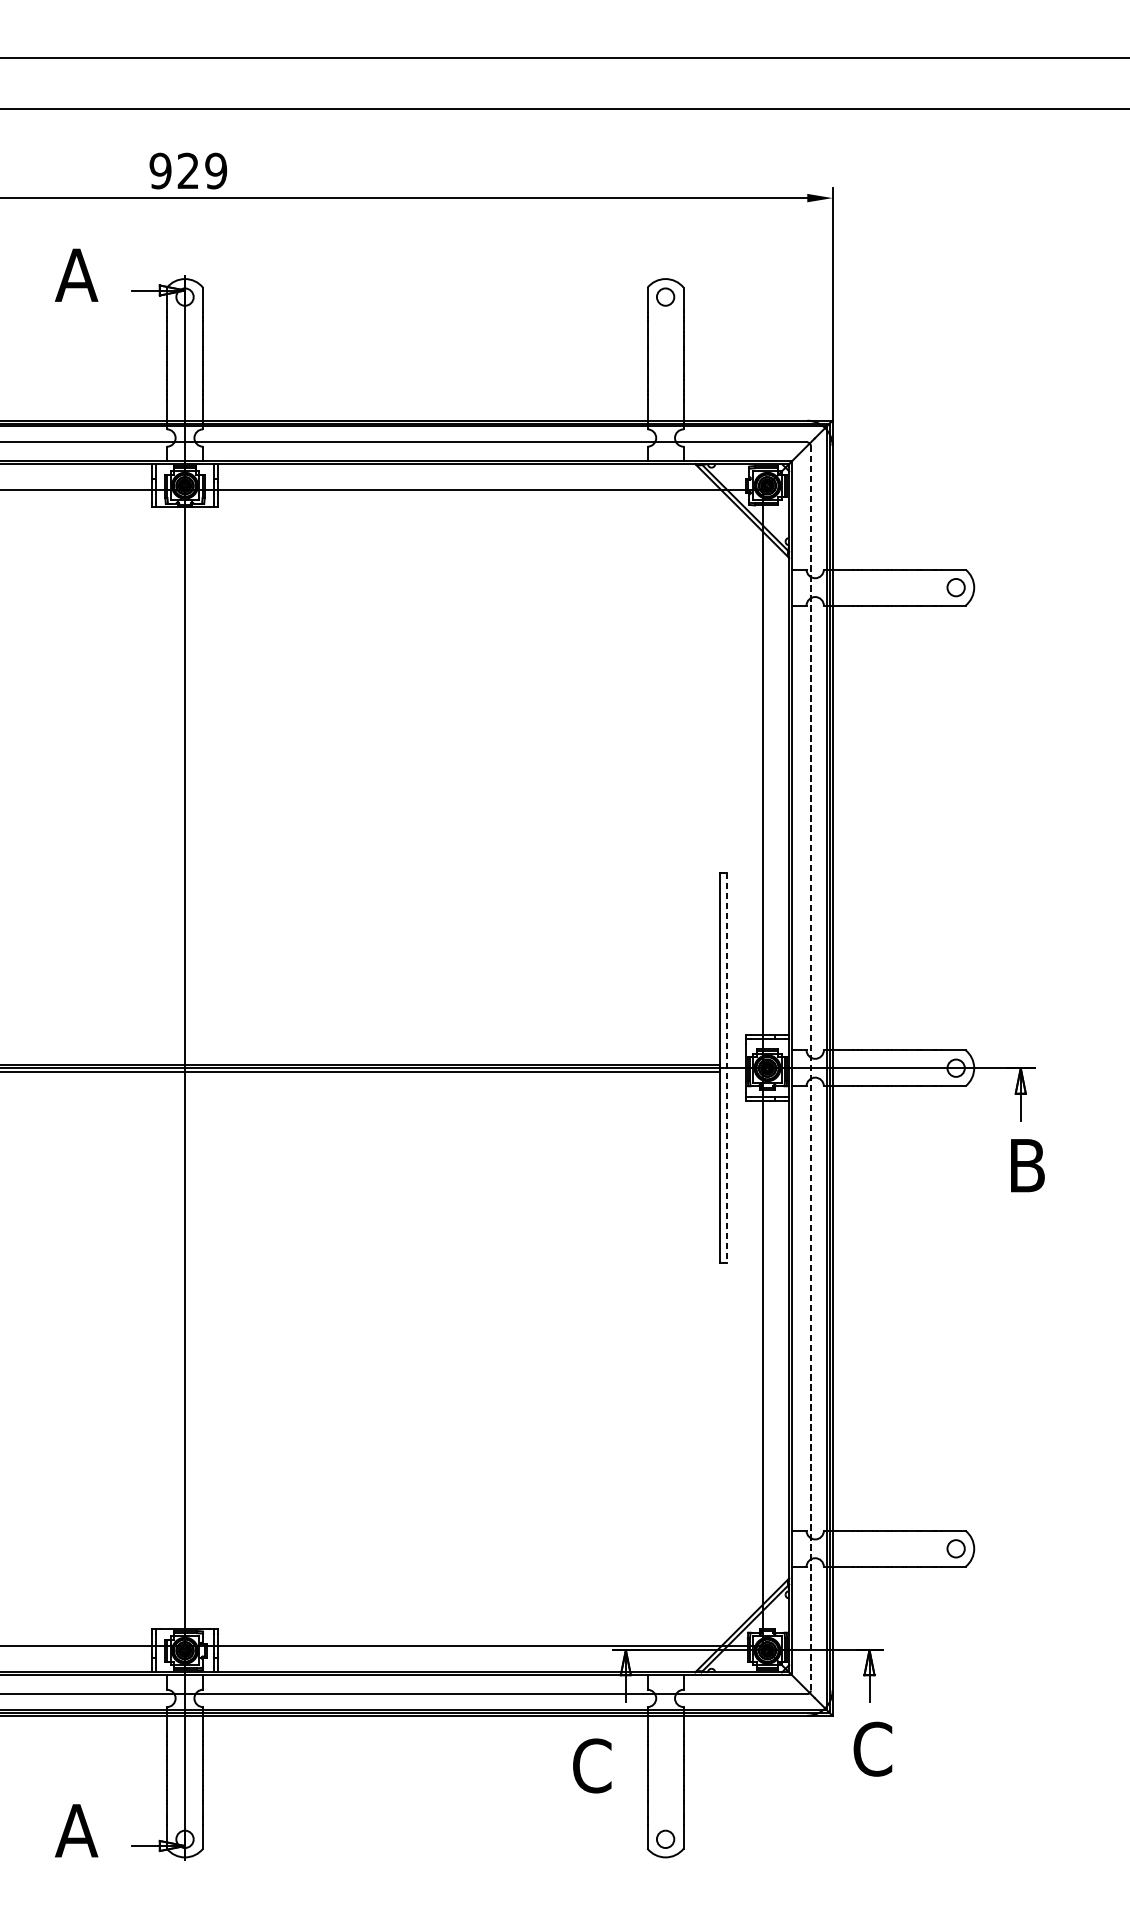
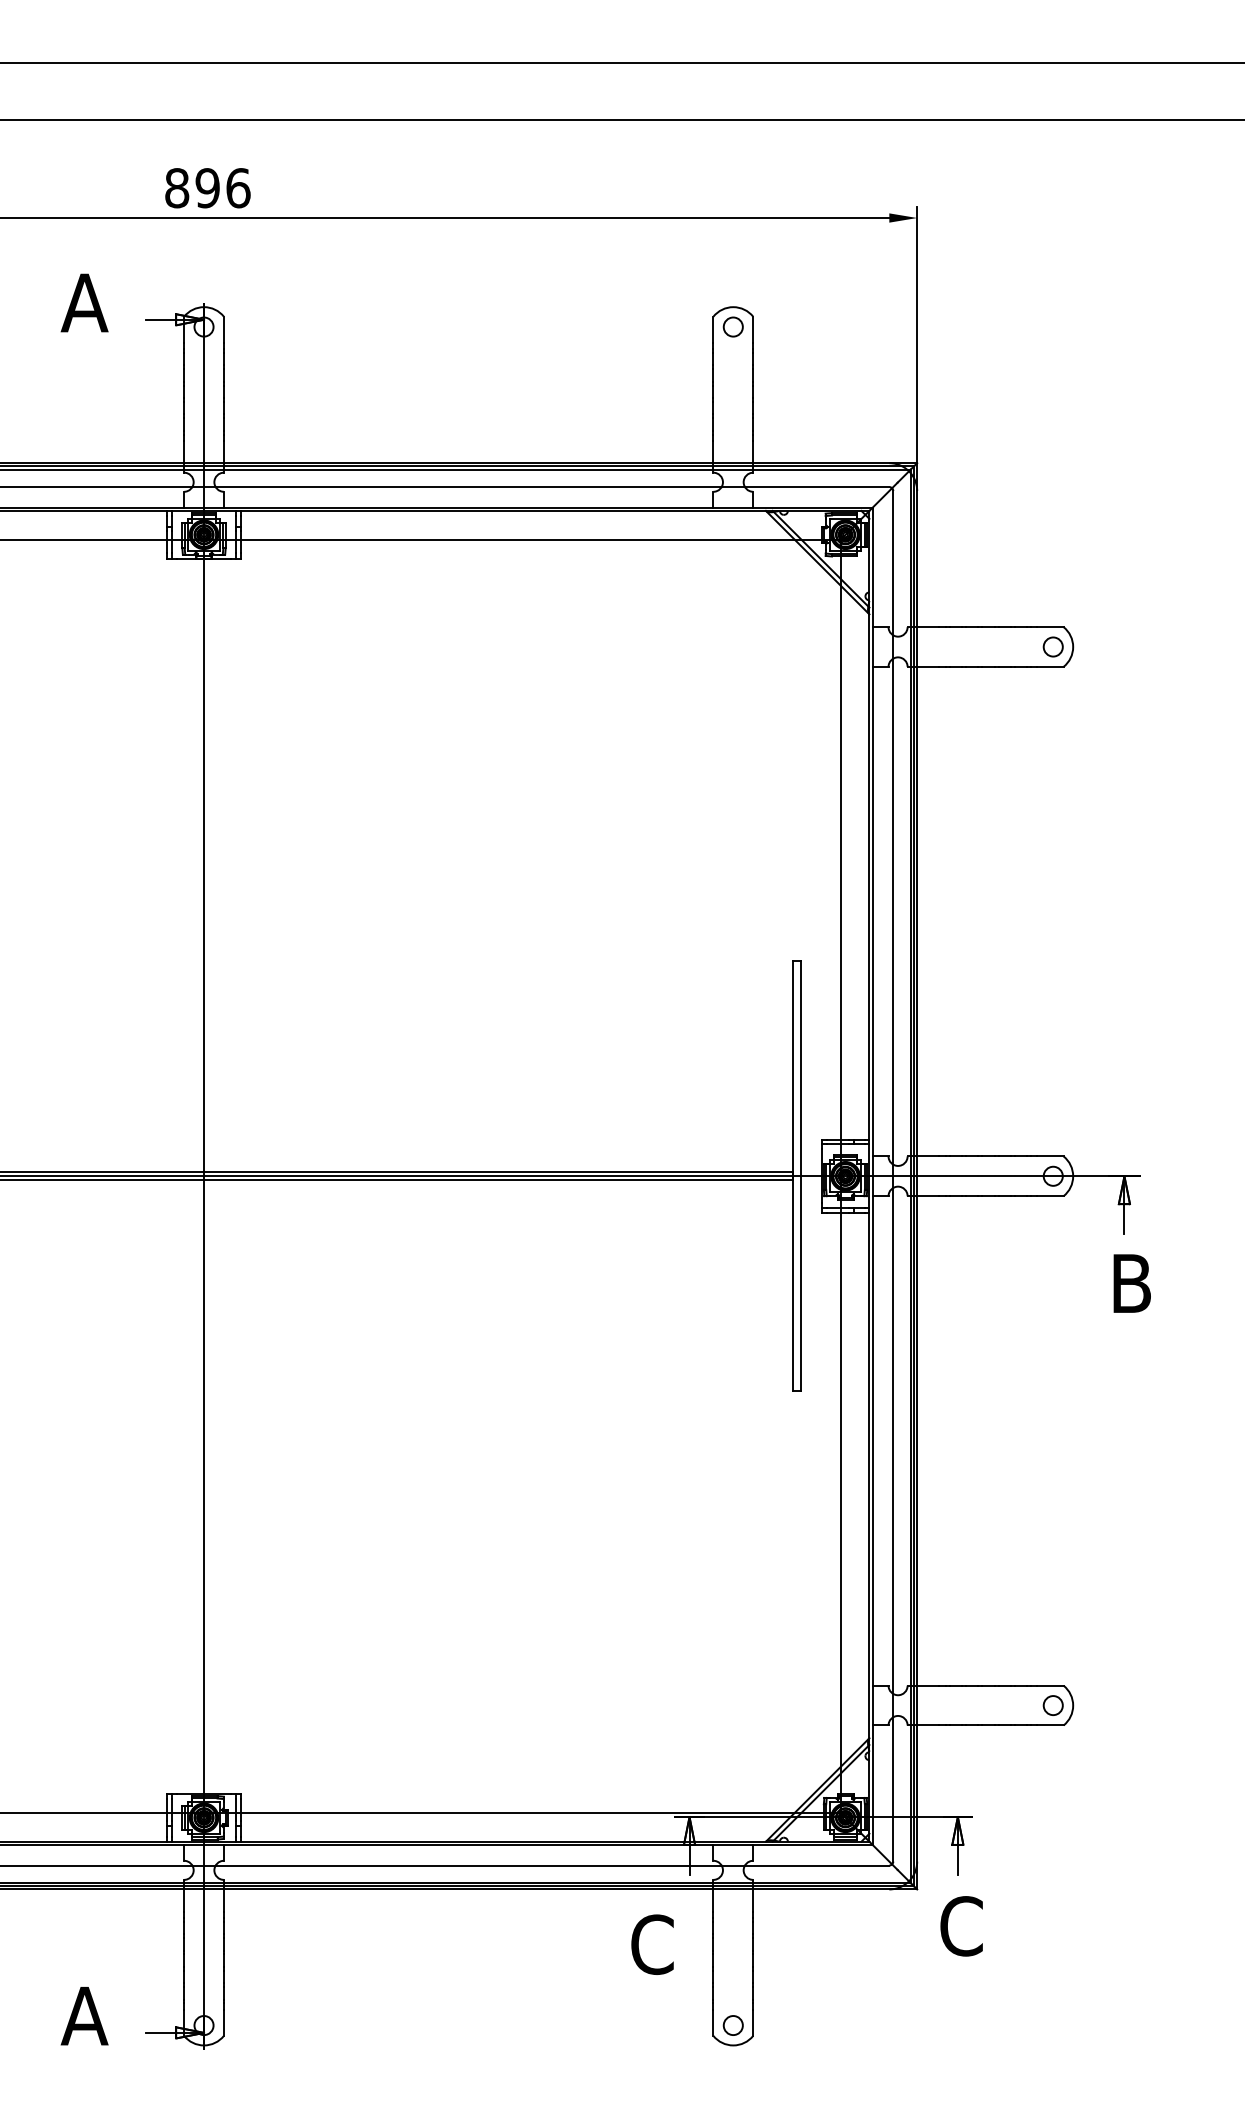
text: (188, 171) -> (207, 188), 929 -> 896
line: (811, 1067) -> (893, 1175), dashed -> solid
line: (726, 1068) -> (800, 1176), dashed -> solid

